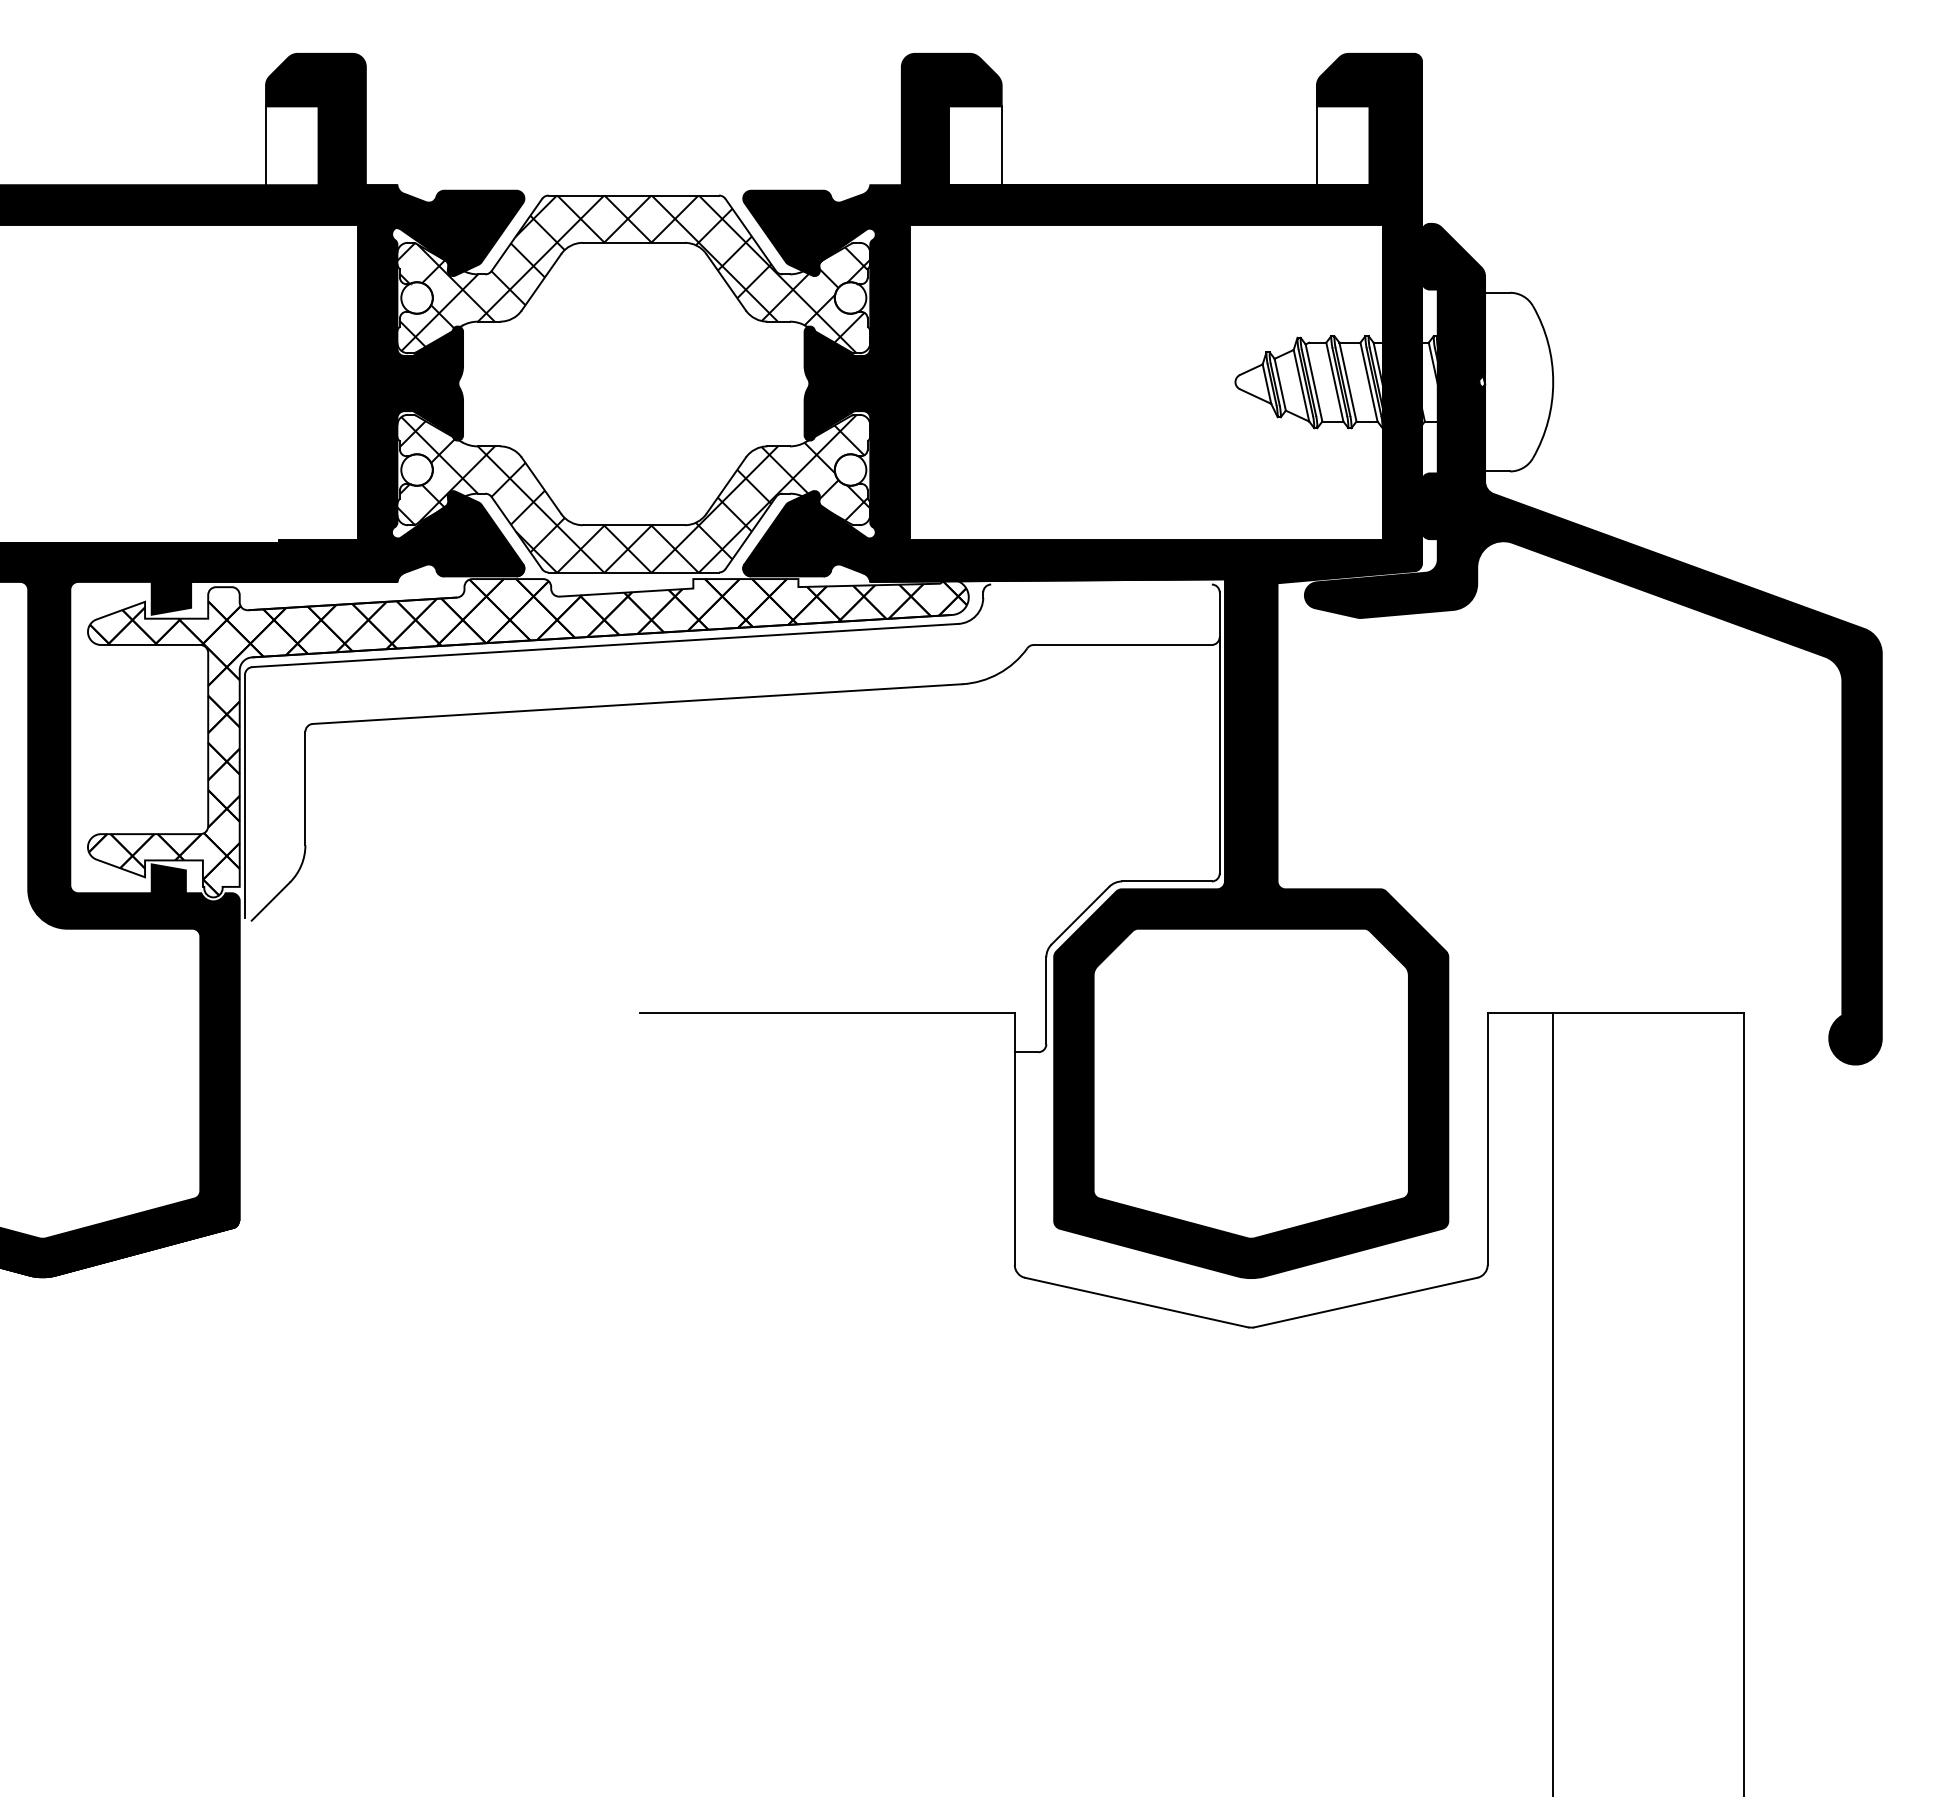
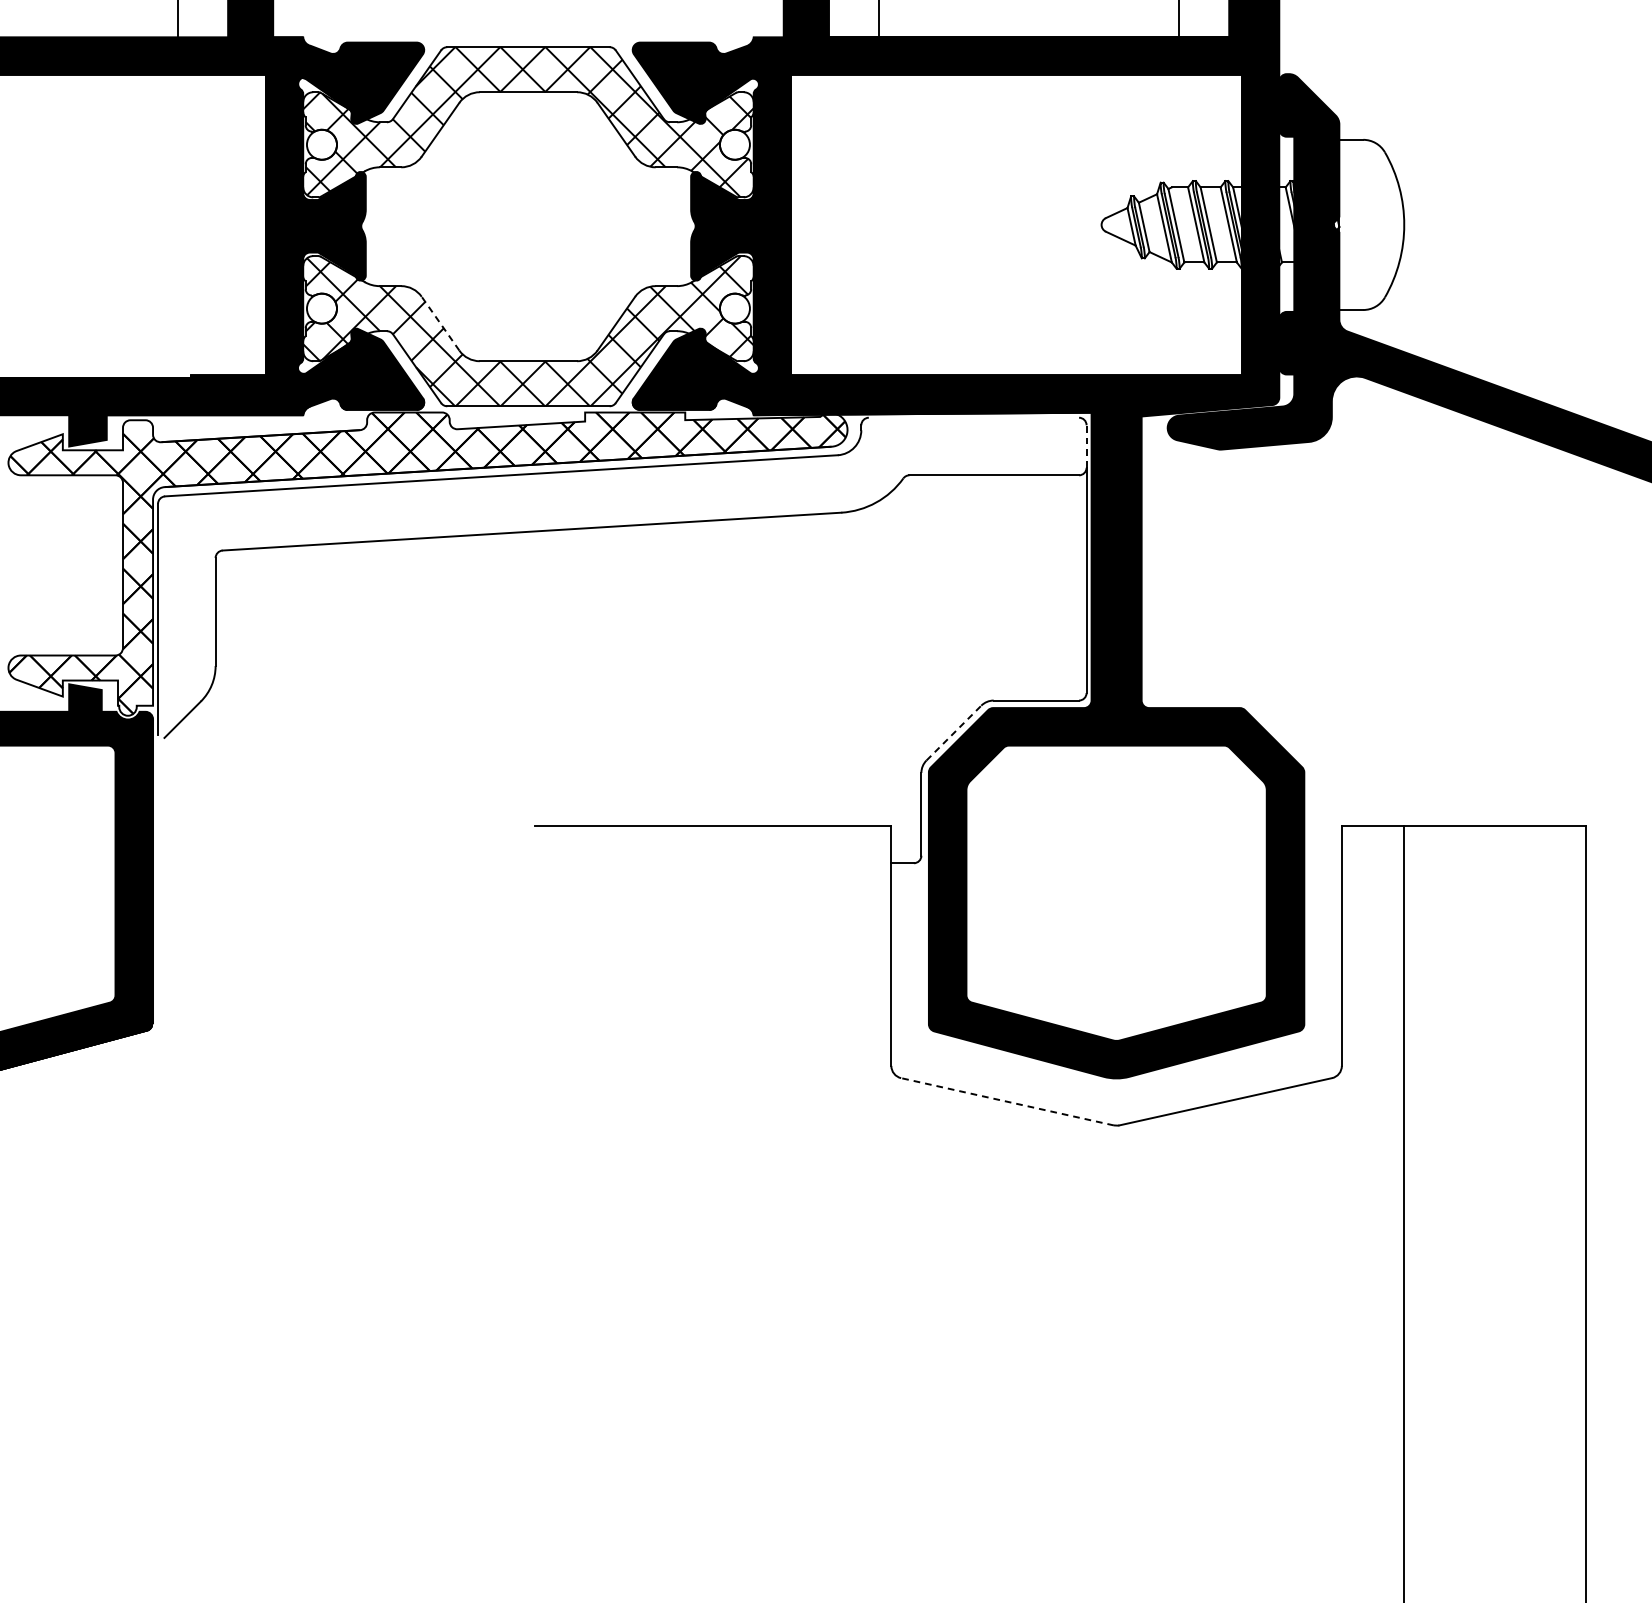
line: (541, 485) -> (440, 323), solid -> dashed
line: (1219, 614) -> (1086, 446), solid -> dashed
line: (1080, 915) -> (953, 733), solid -> dashed
line: (1136, 1302) -> (1007, 1101), solid -> dashed

